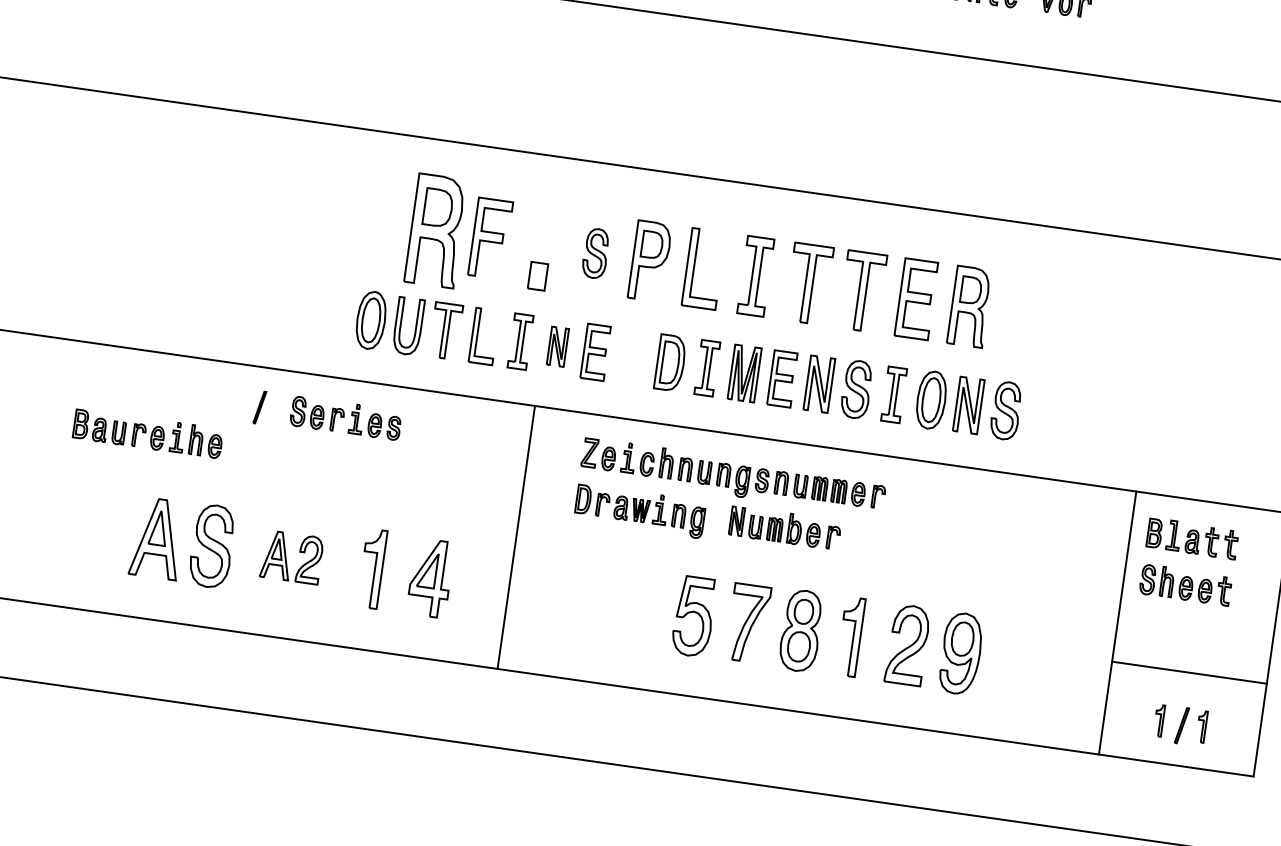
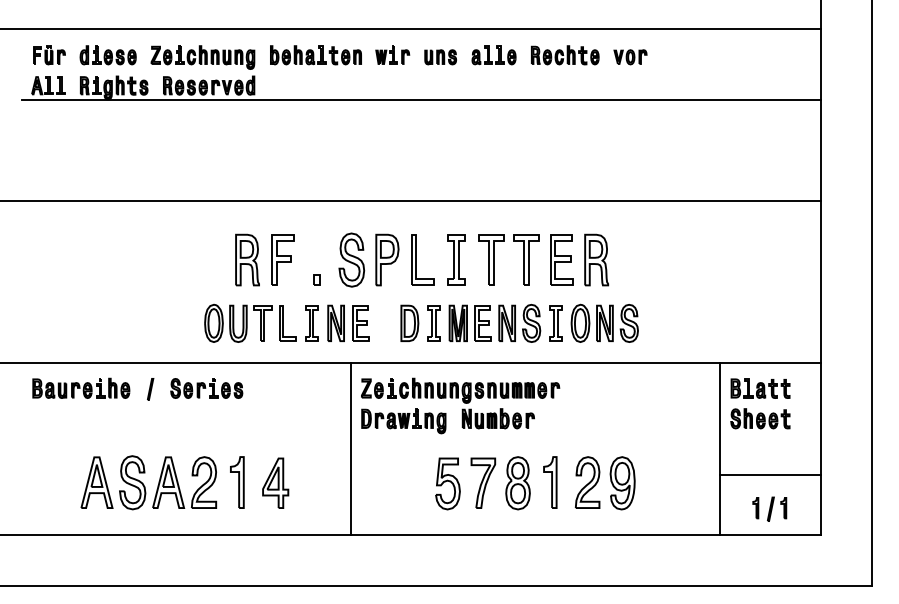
part: (436, 230) -> (247, 259), size x0.71
part: (595, 252) -> (351, 259), size x1.67
part: (537, 275) -> (316, 279), size x0.62
part: (557, 345) -> (335, 322), size x1.43
part: (148, 432) -> (81, 387), moved
line: (515, 537) -> (350, 449), moved
part: (291, 557) -> (184, 482), size x1.67

